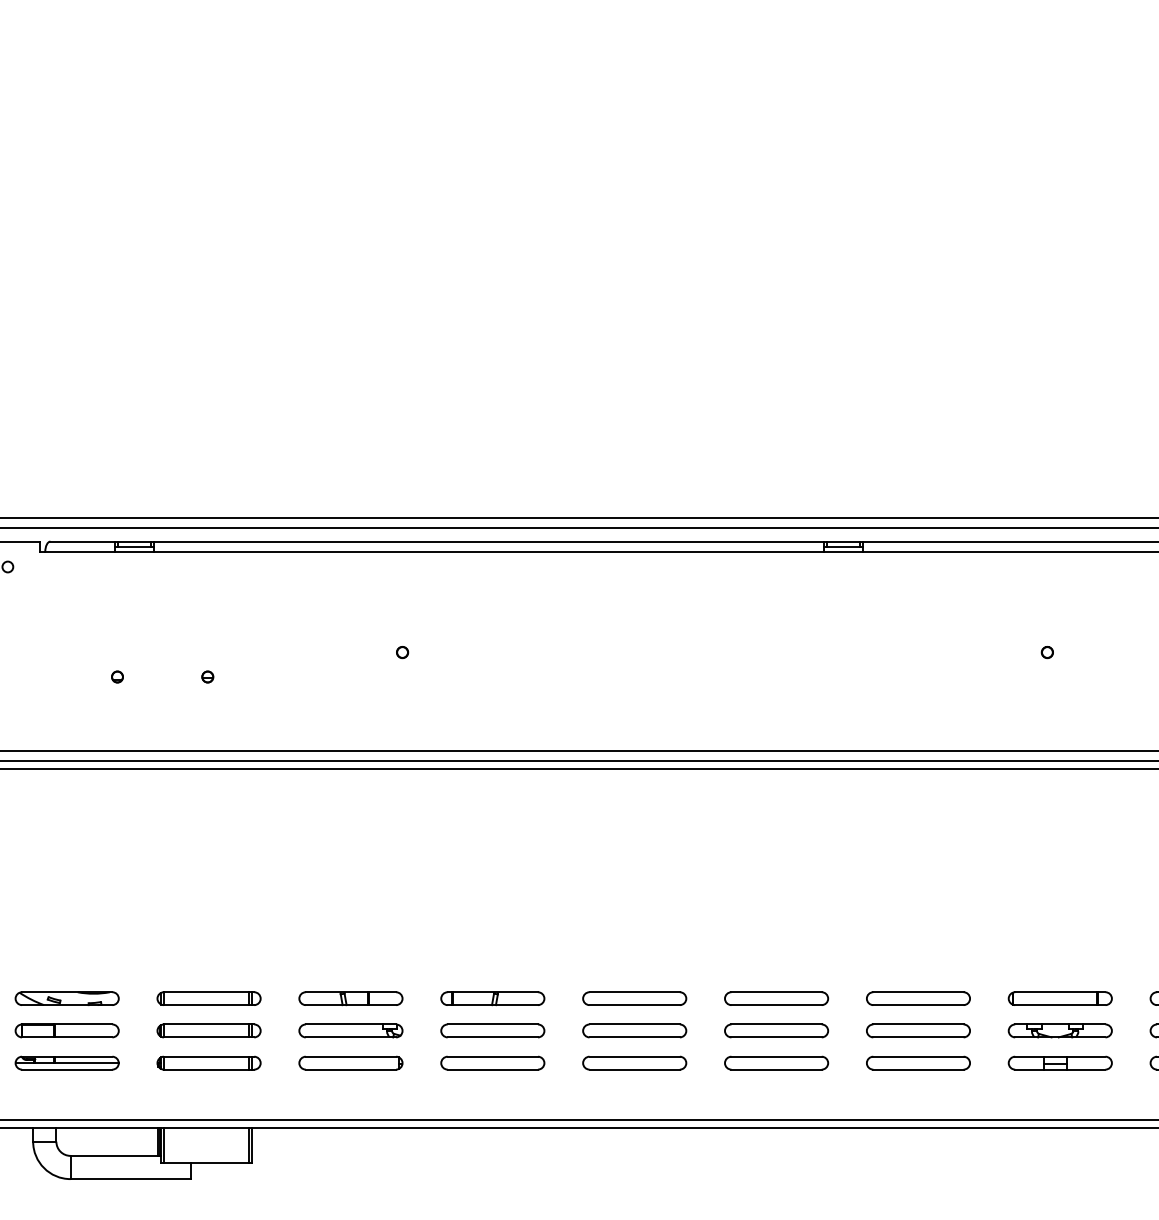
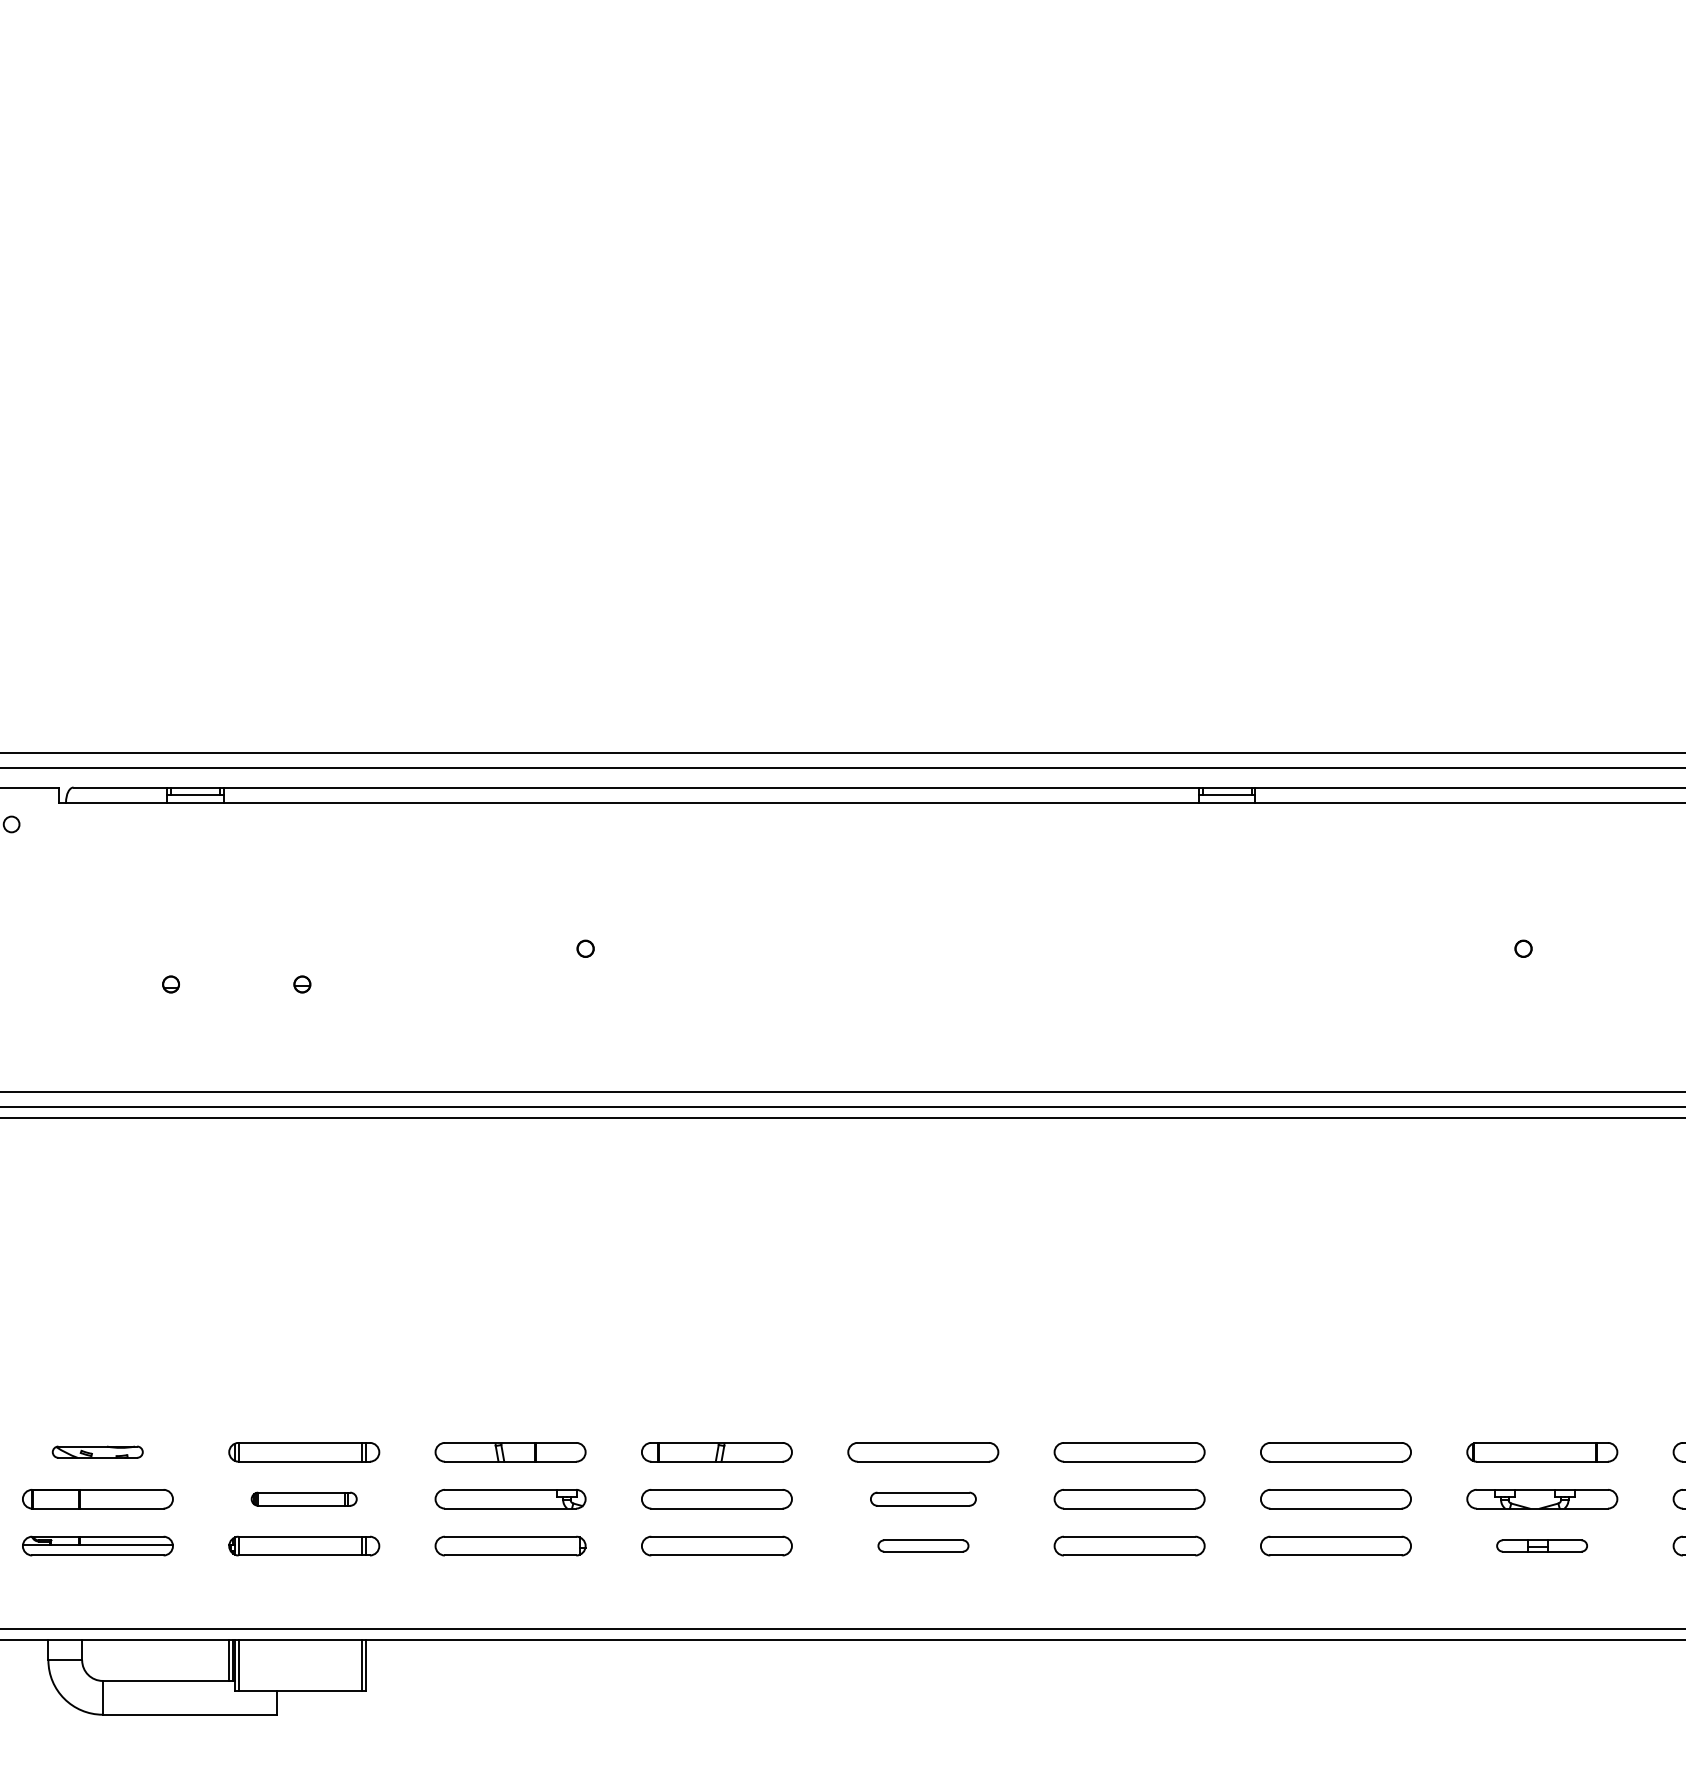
part: (66, 998) -> (96, 1452), size x0.6
part: (208, 1030) -> (303, 1498), size x0.7
part: (634, 1030) -> (922, 1498), size x0.7
part: (634, 1062) -> (922, 1545), size x0.6
part: (1059, 1062) -> (1541, 1545), size x0.6

